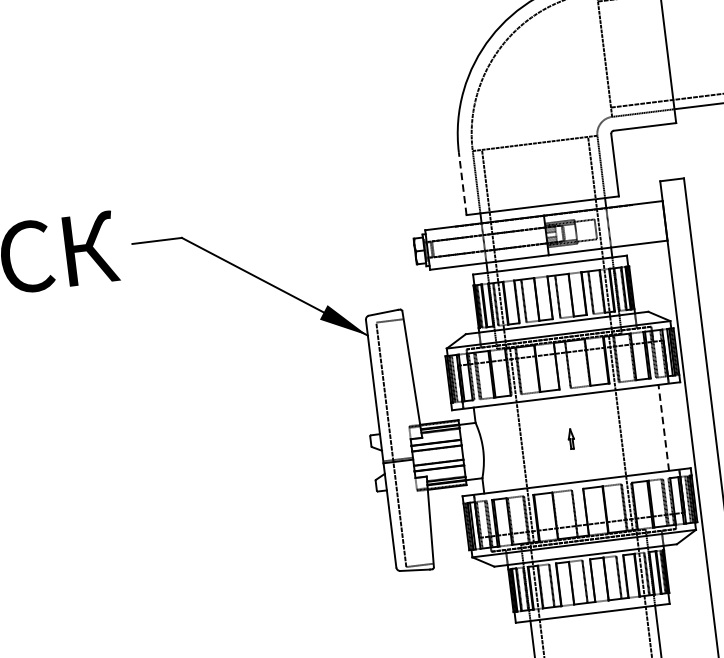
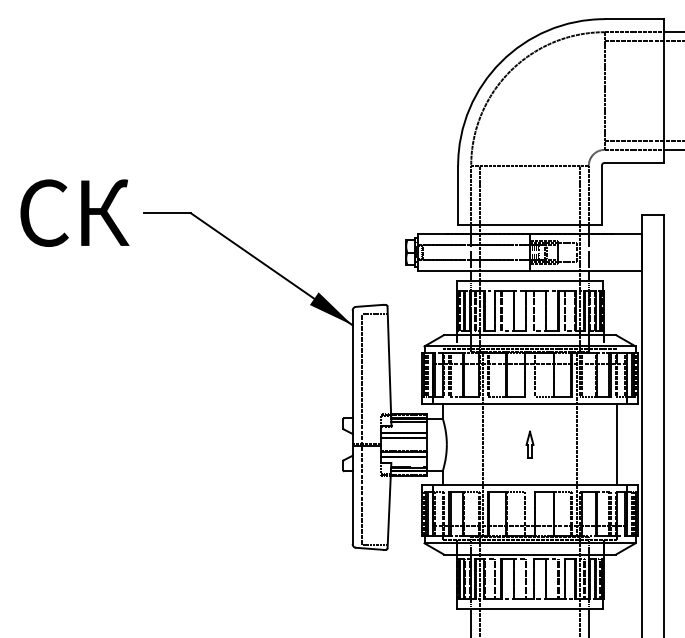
line: (463, 183) -> (458, 194), dashed -> solid
line: (664, 427) -> (617, 444), dashed -> solid
part: (570, 438) -> (529, 444), size x1.43

